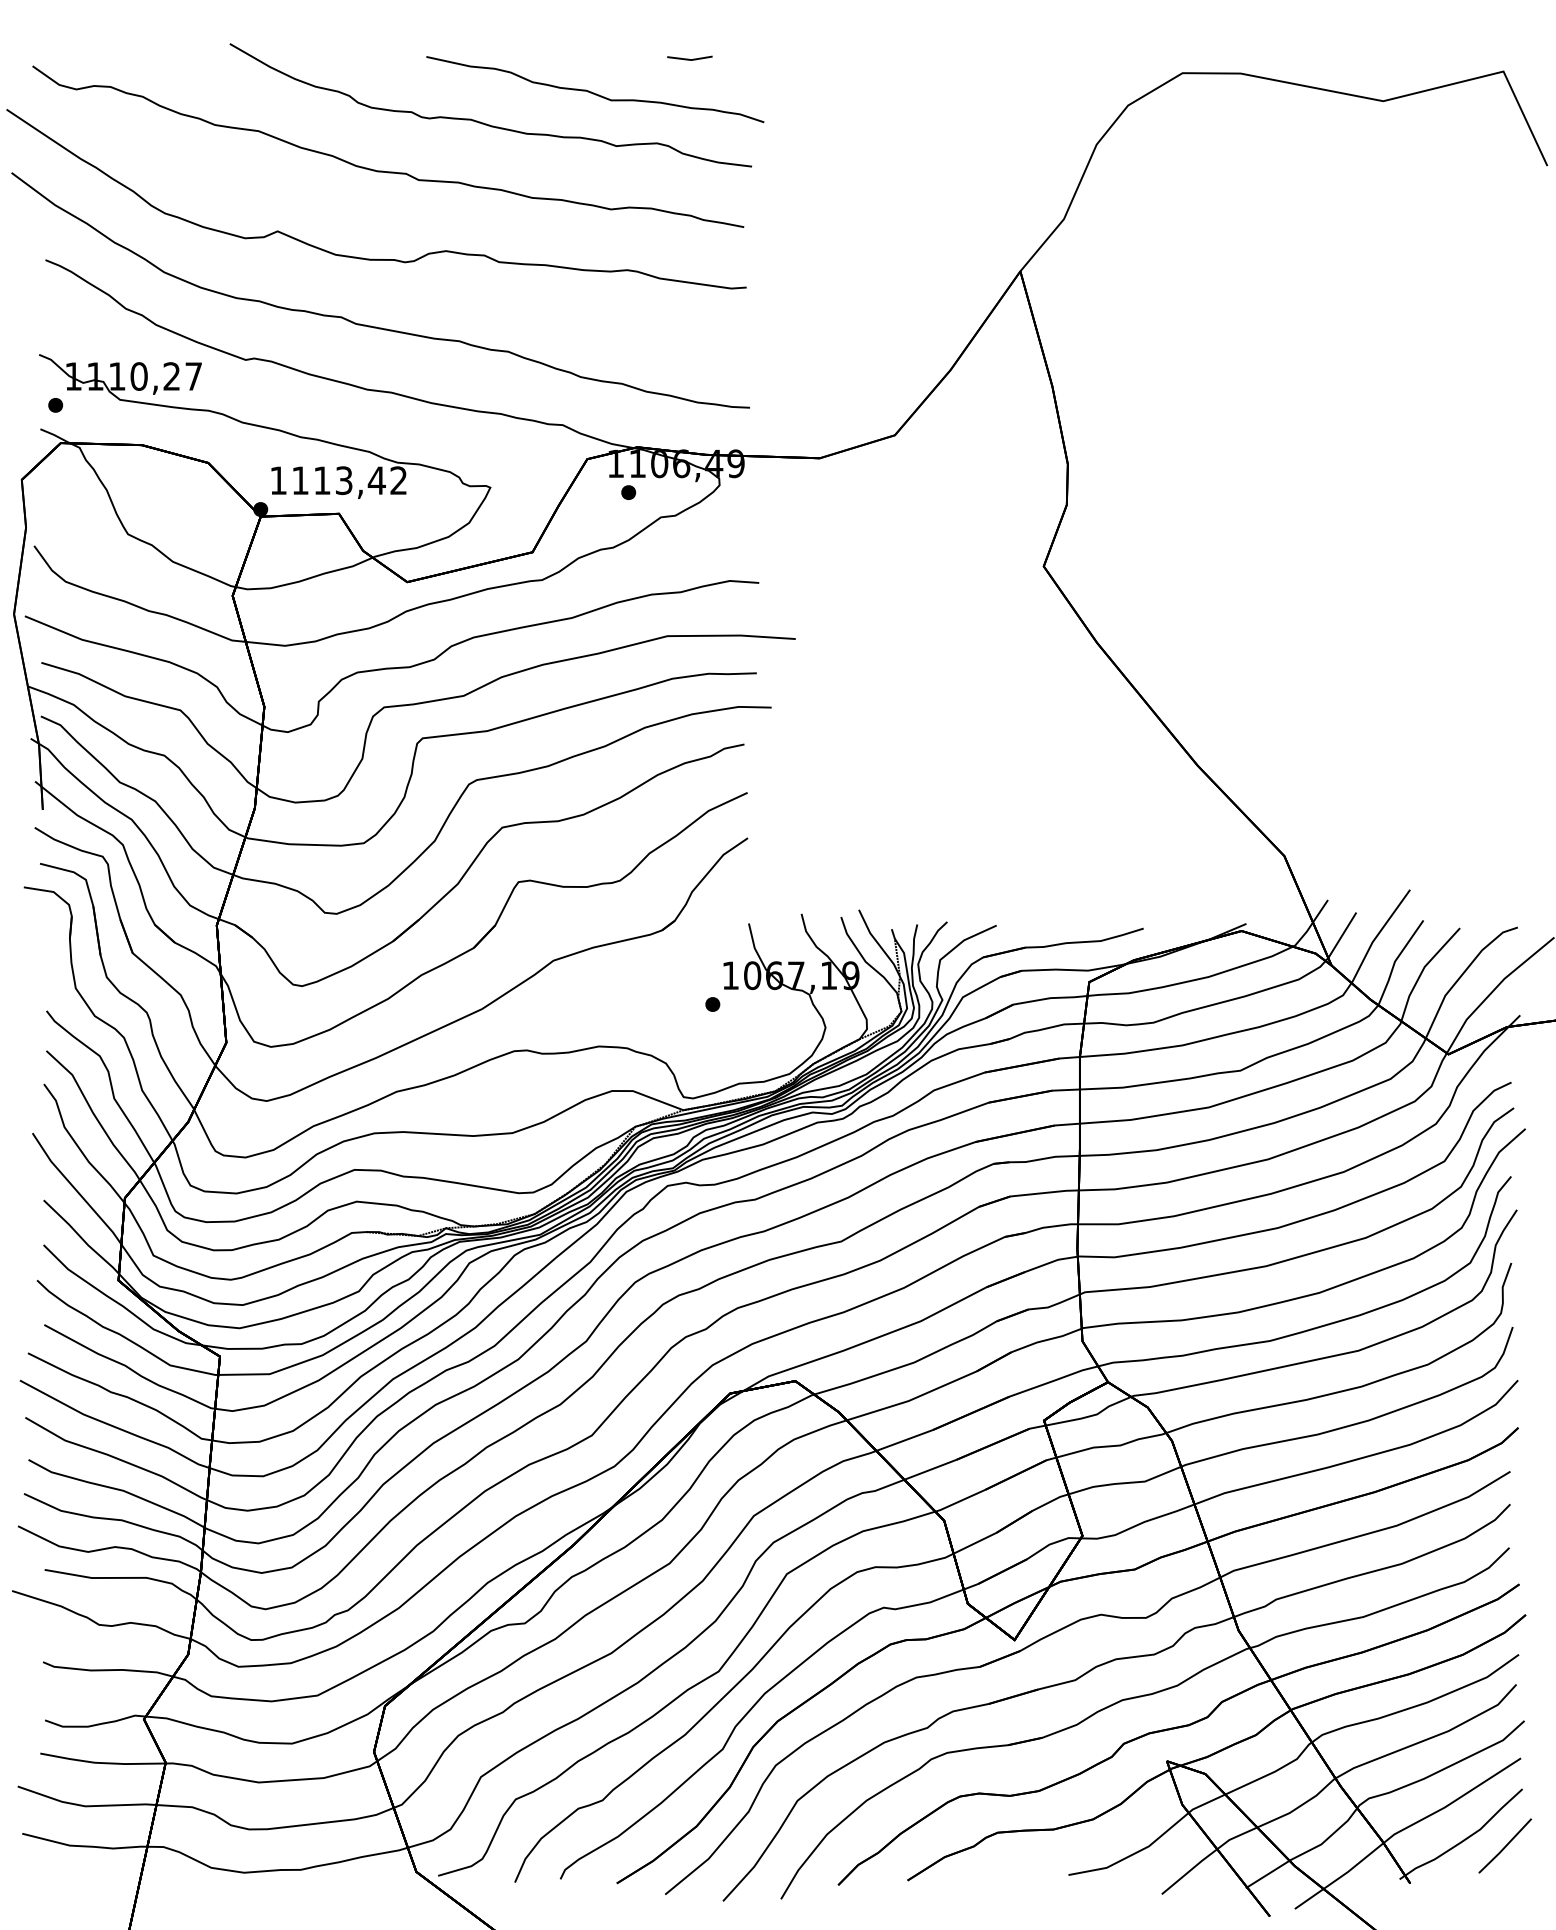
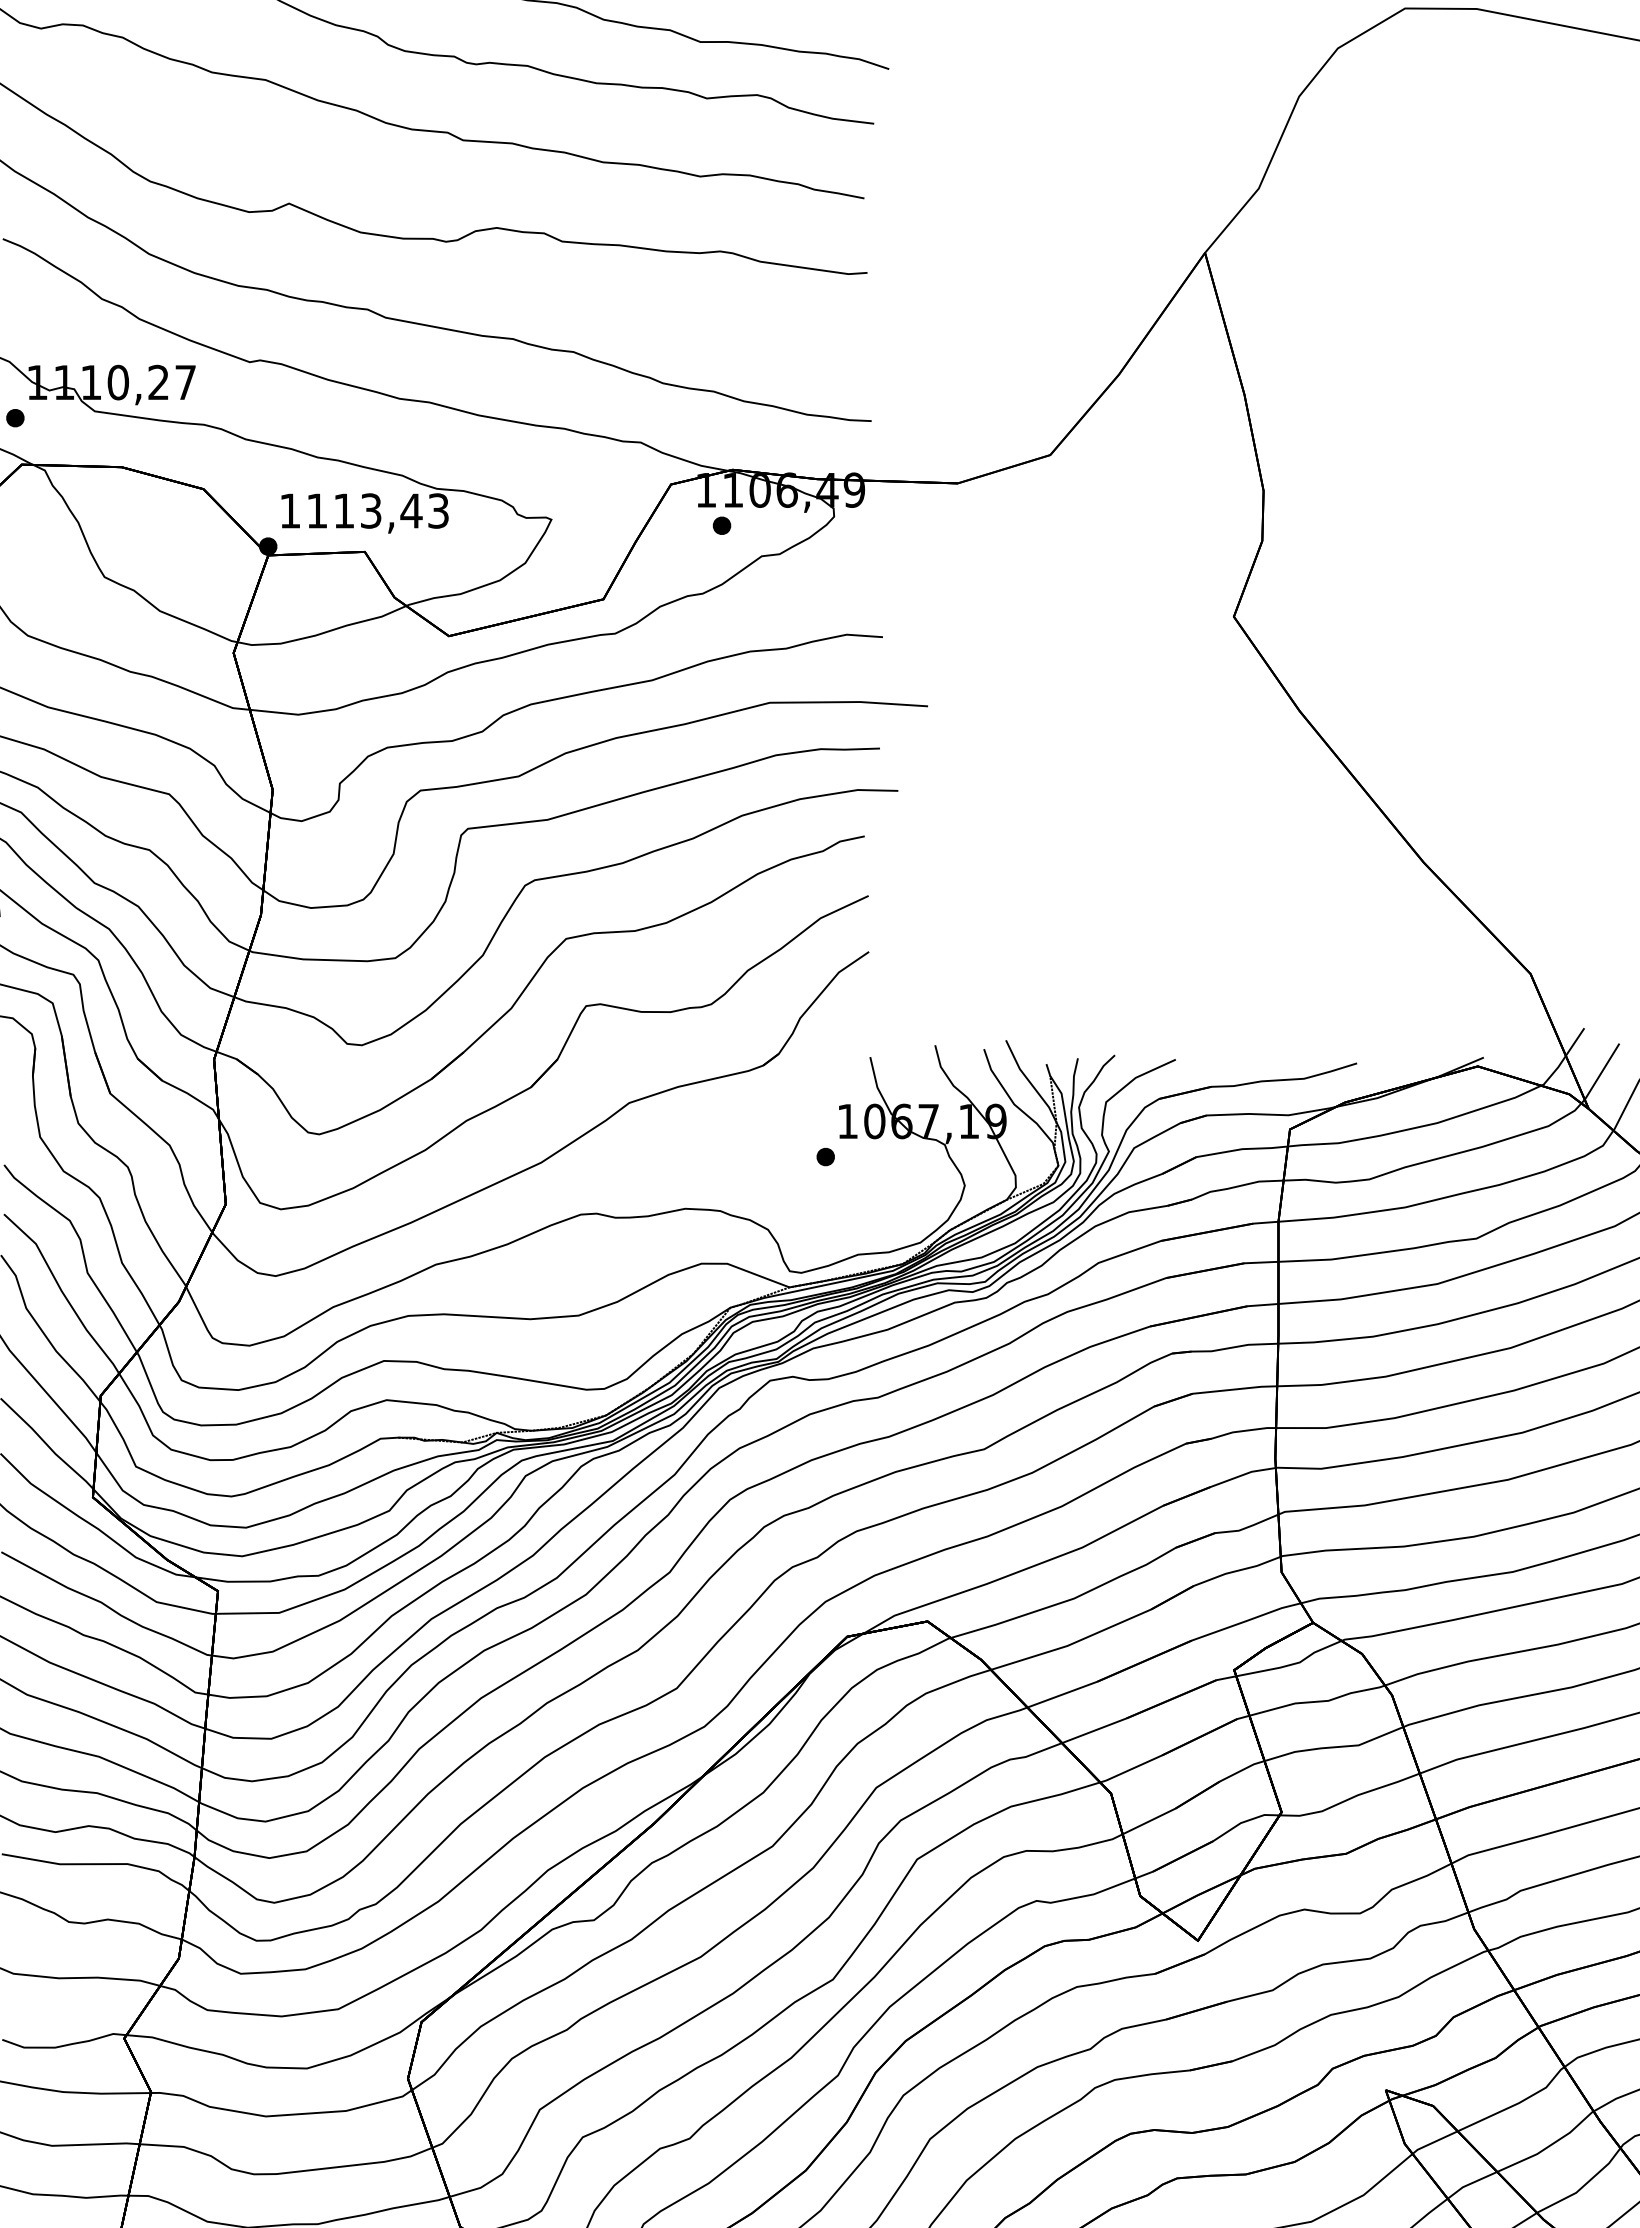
text: (398, 480) -> (438, 510), 1113,42 -> 1113,43

